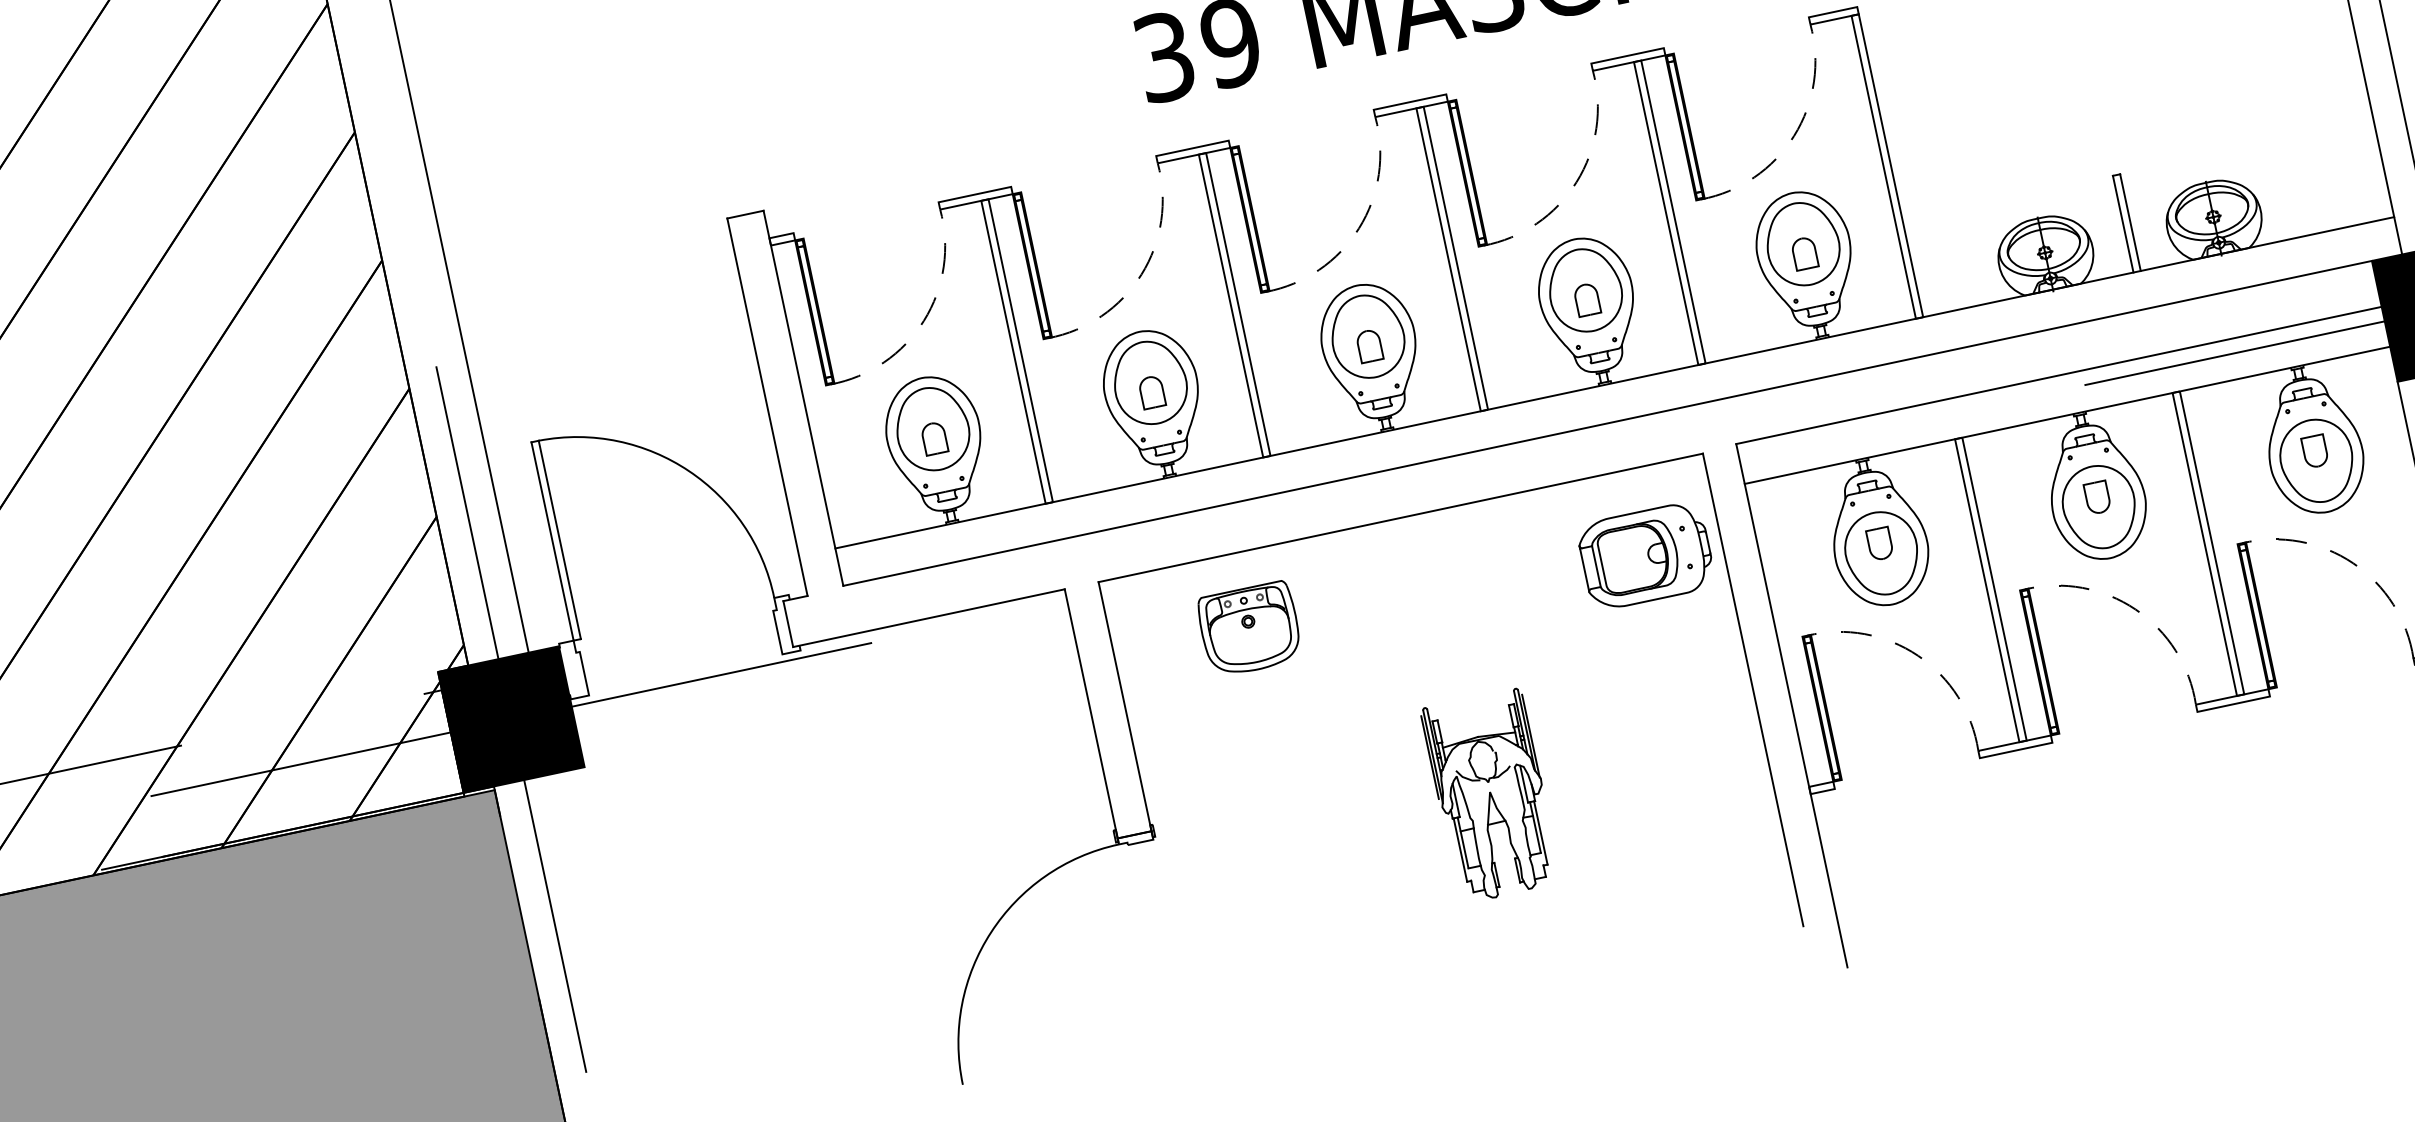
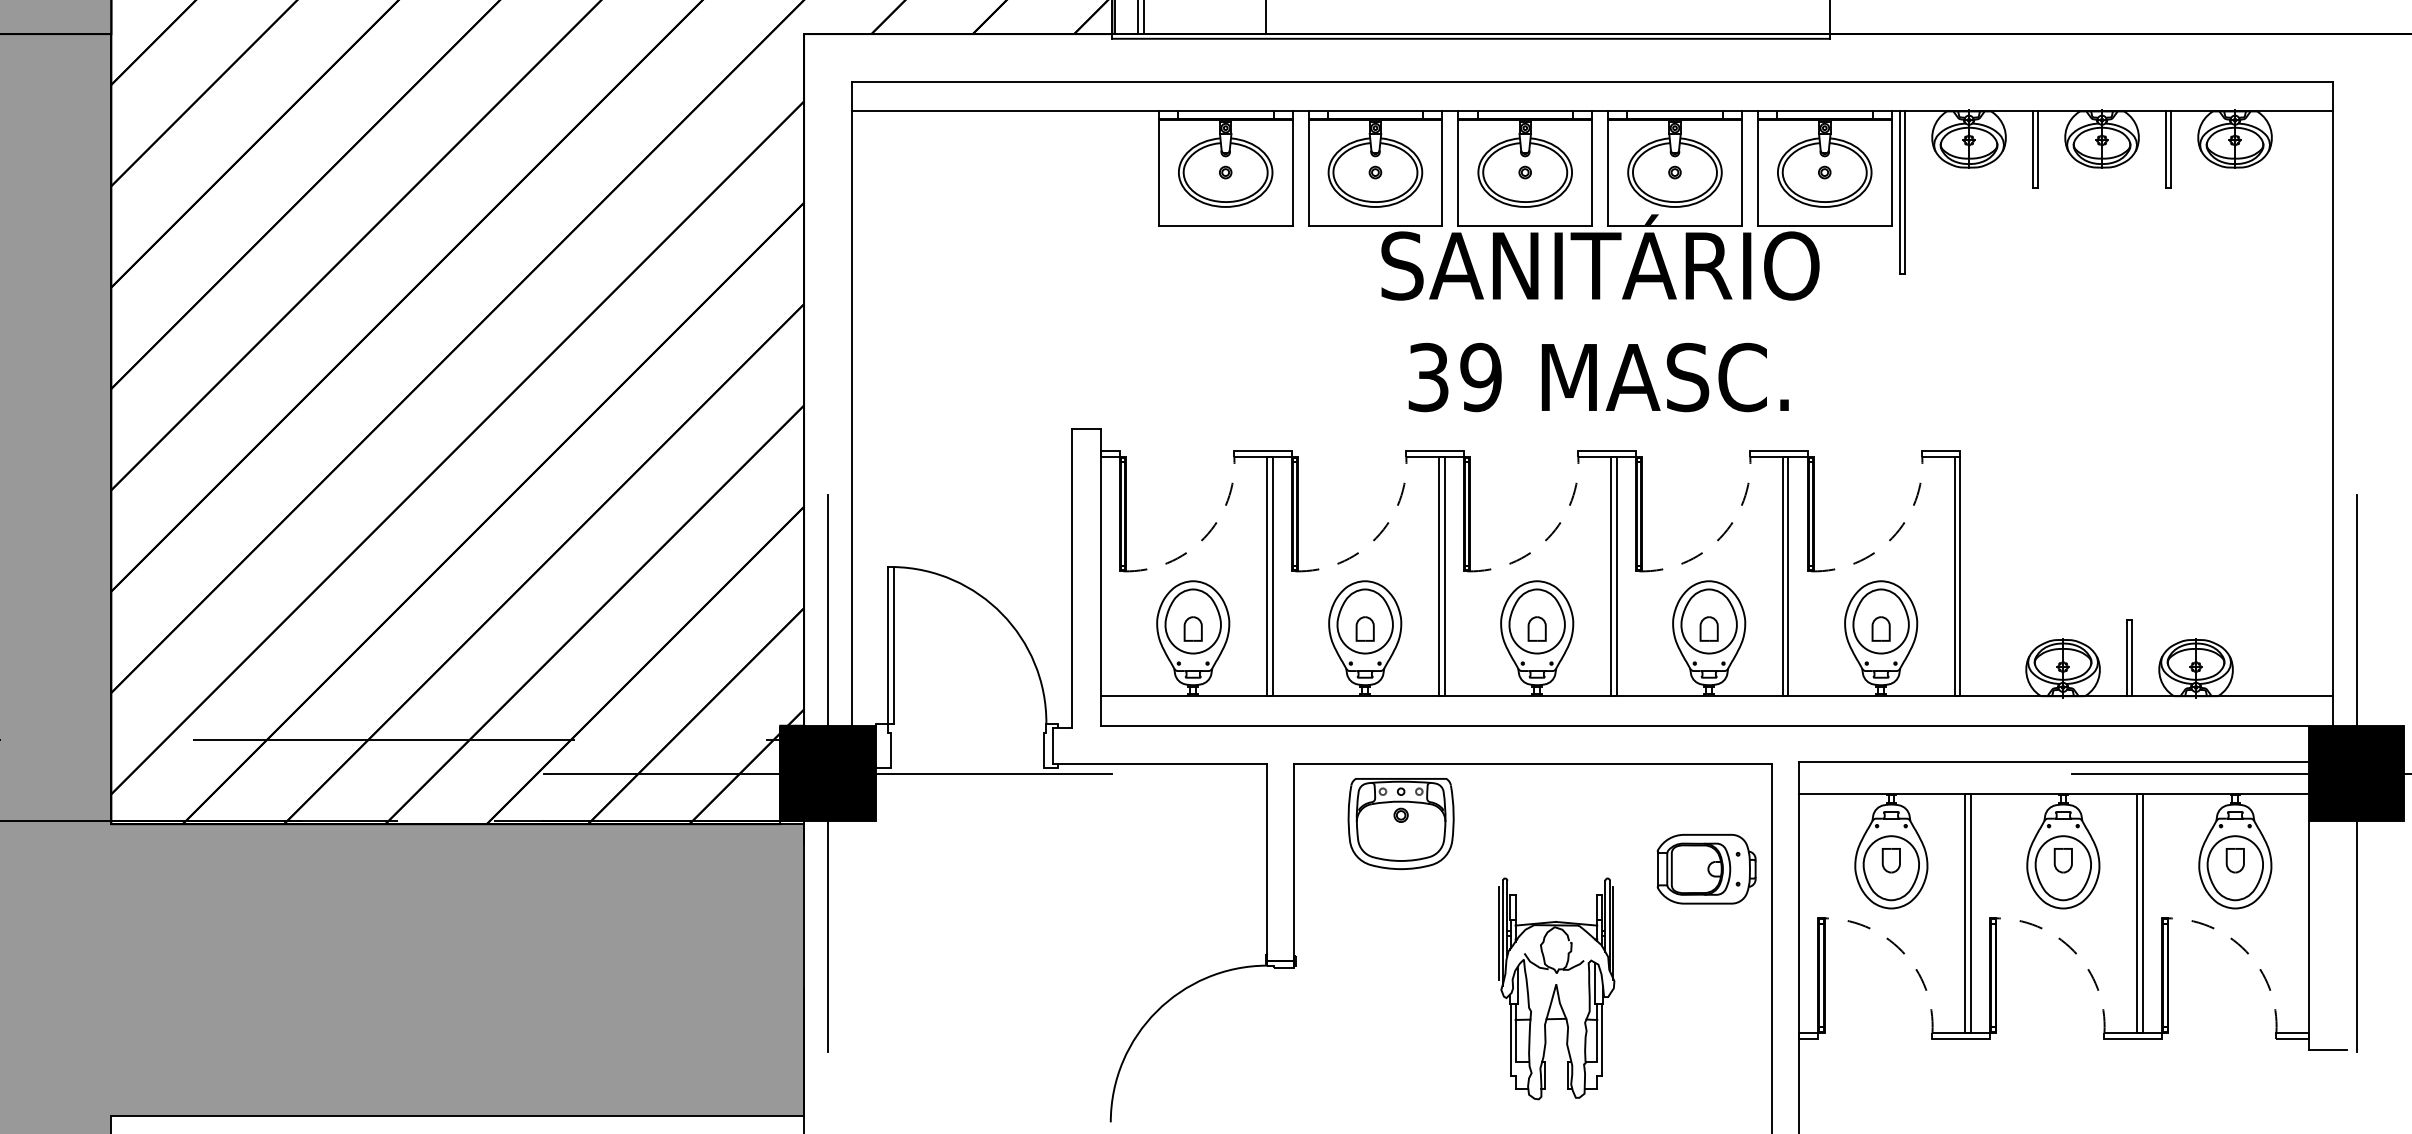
part: (1646, 556) -> (1706, 869), moved
part: (1249, 628) -> (1400, 823), size x1.43
part: (1490, 795) -> (1556, 988), size x1.43

